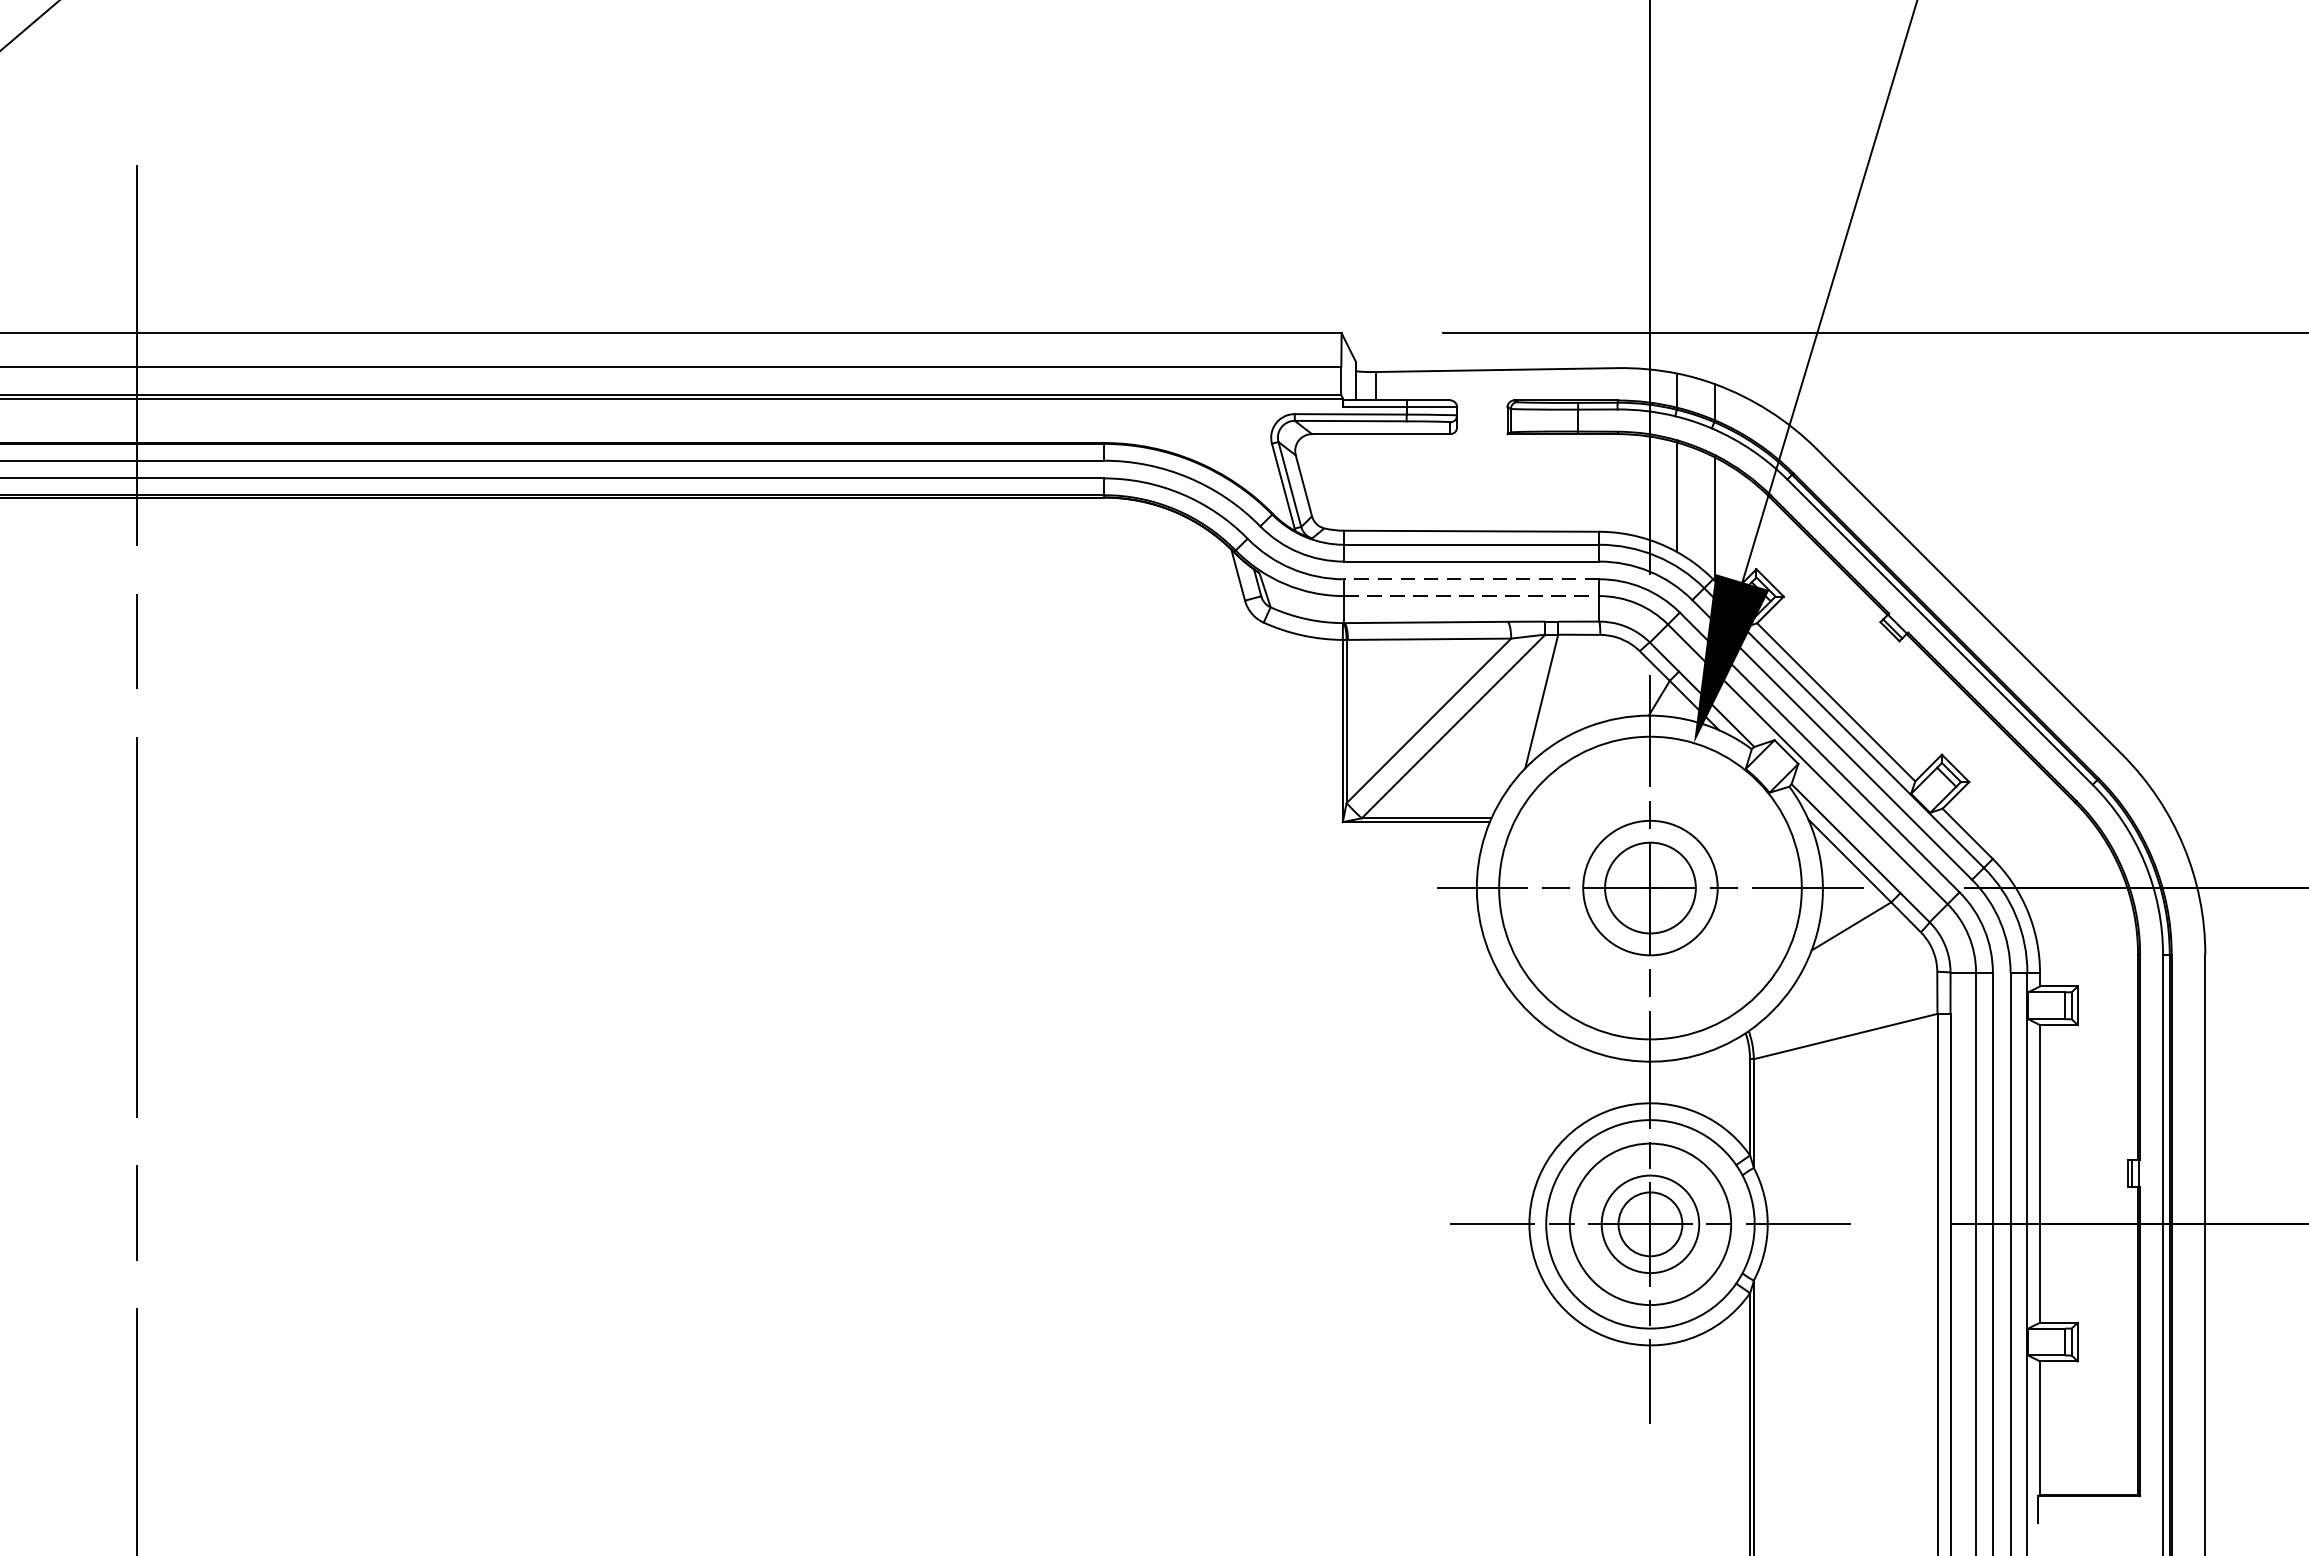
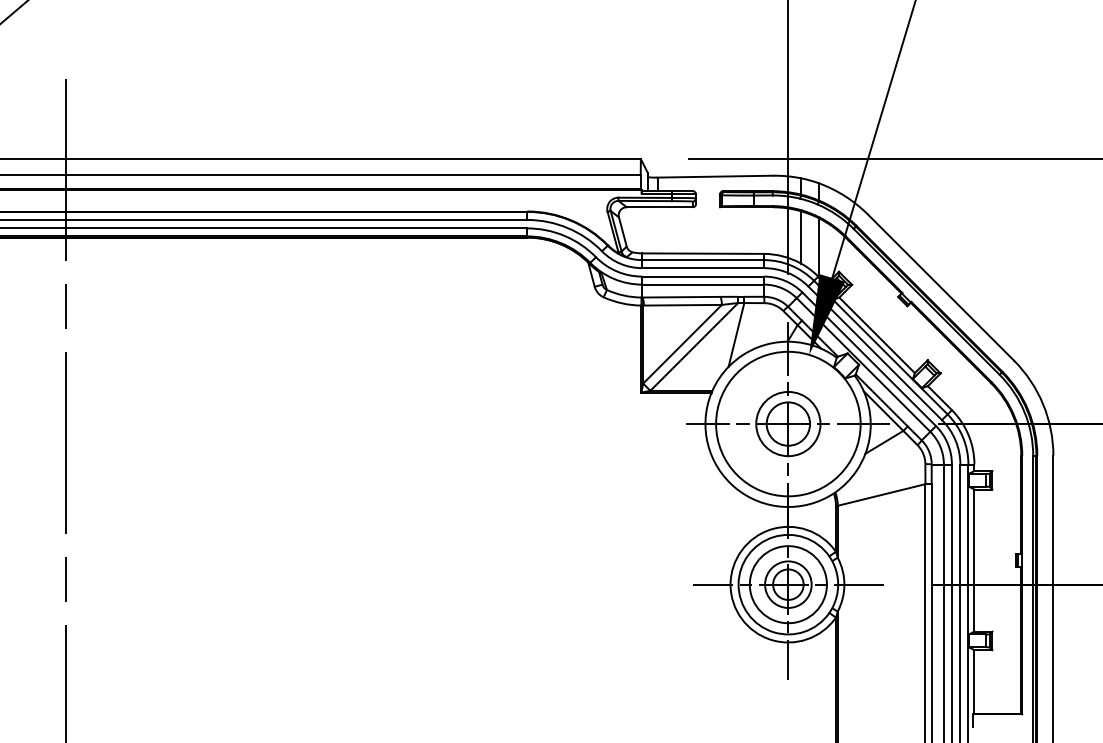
line: (1472, 579) -> (703, 276), dashed -> solid
line: (1472, 595) -> (703, 284), dashed -> solid

